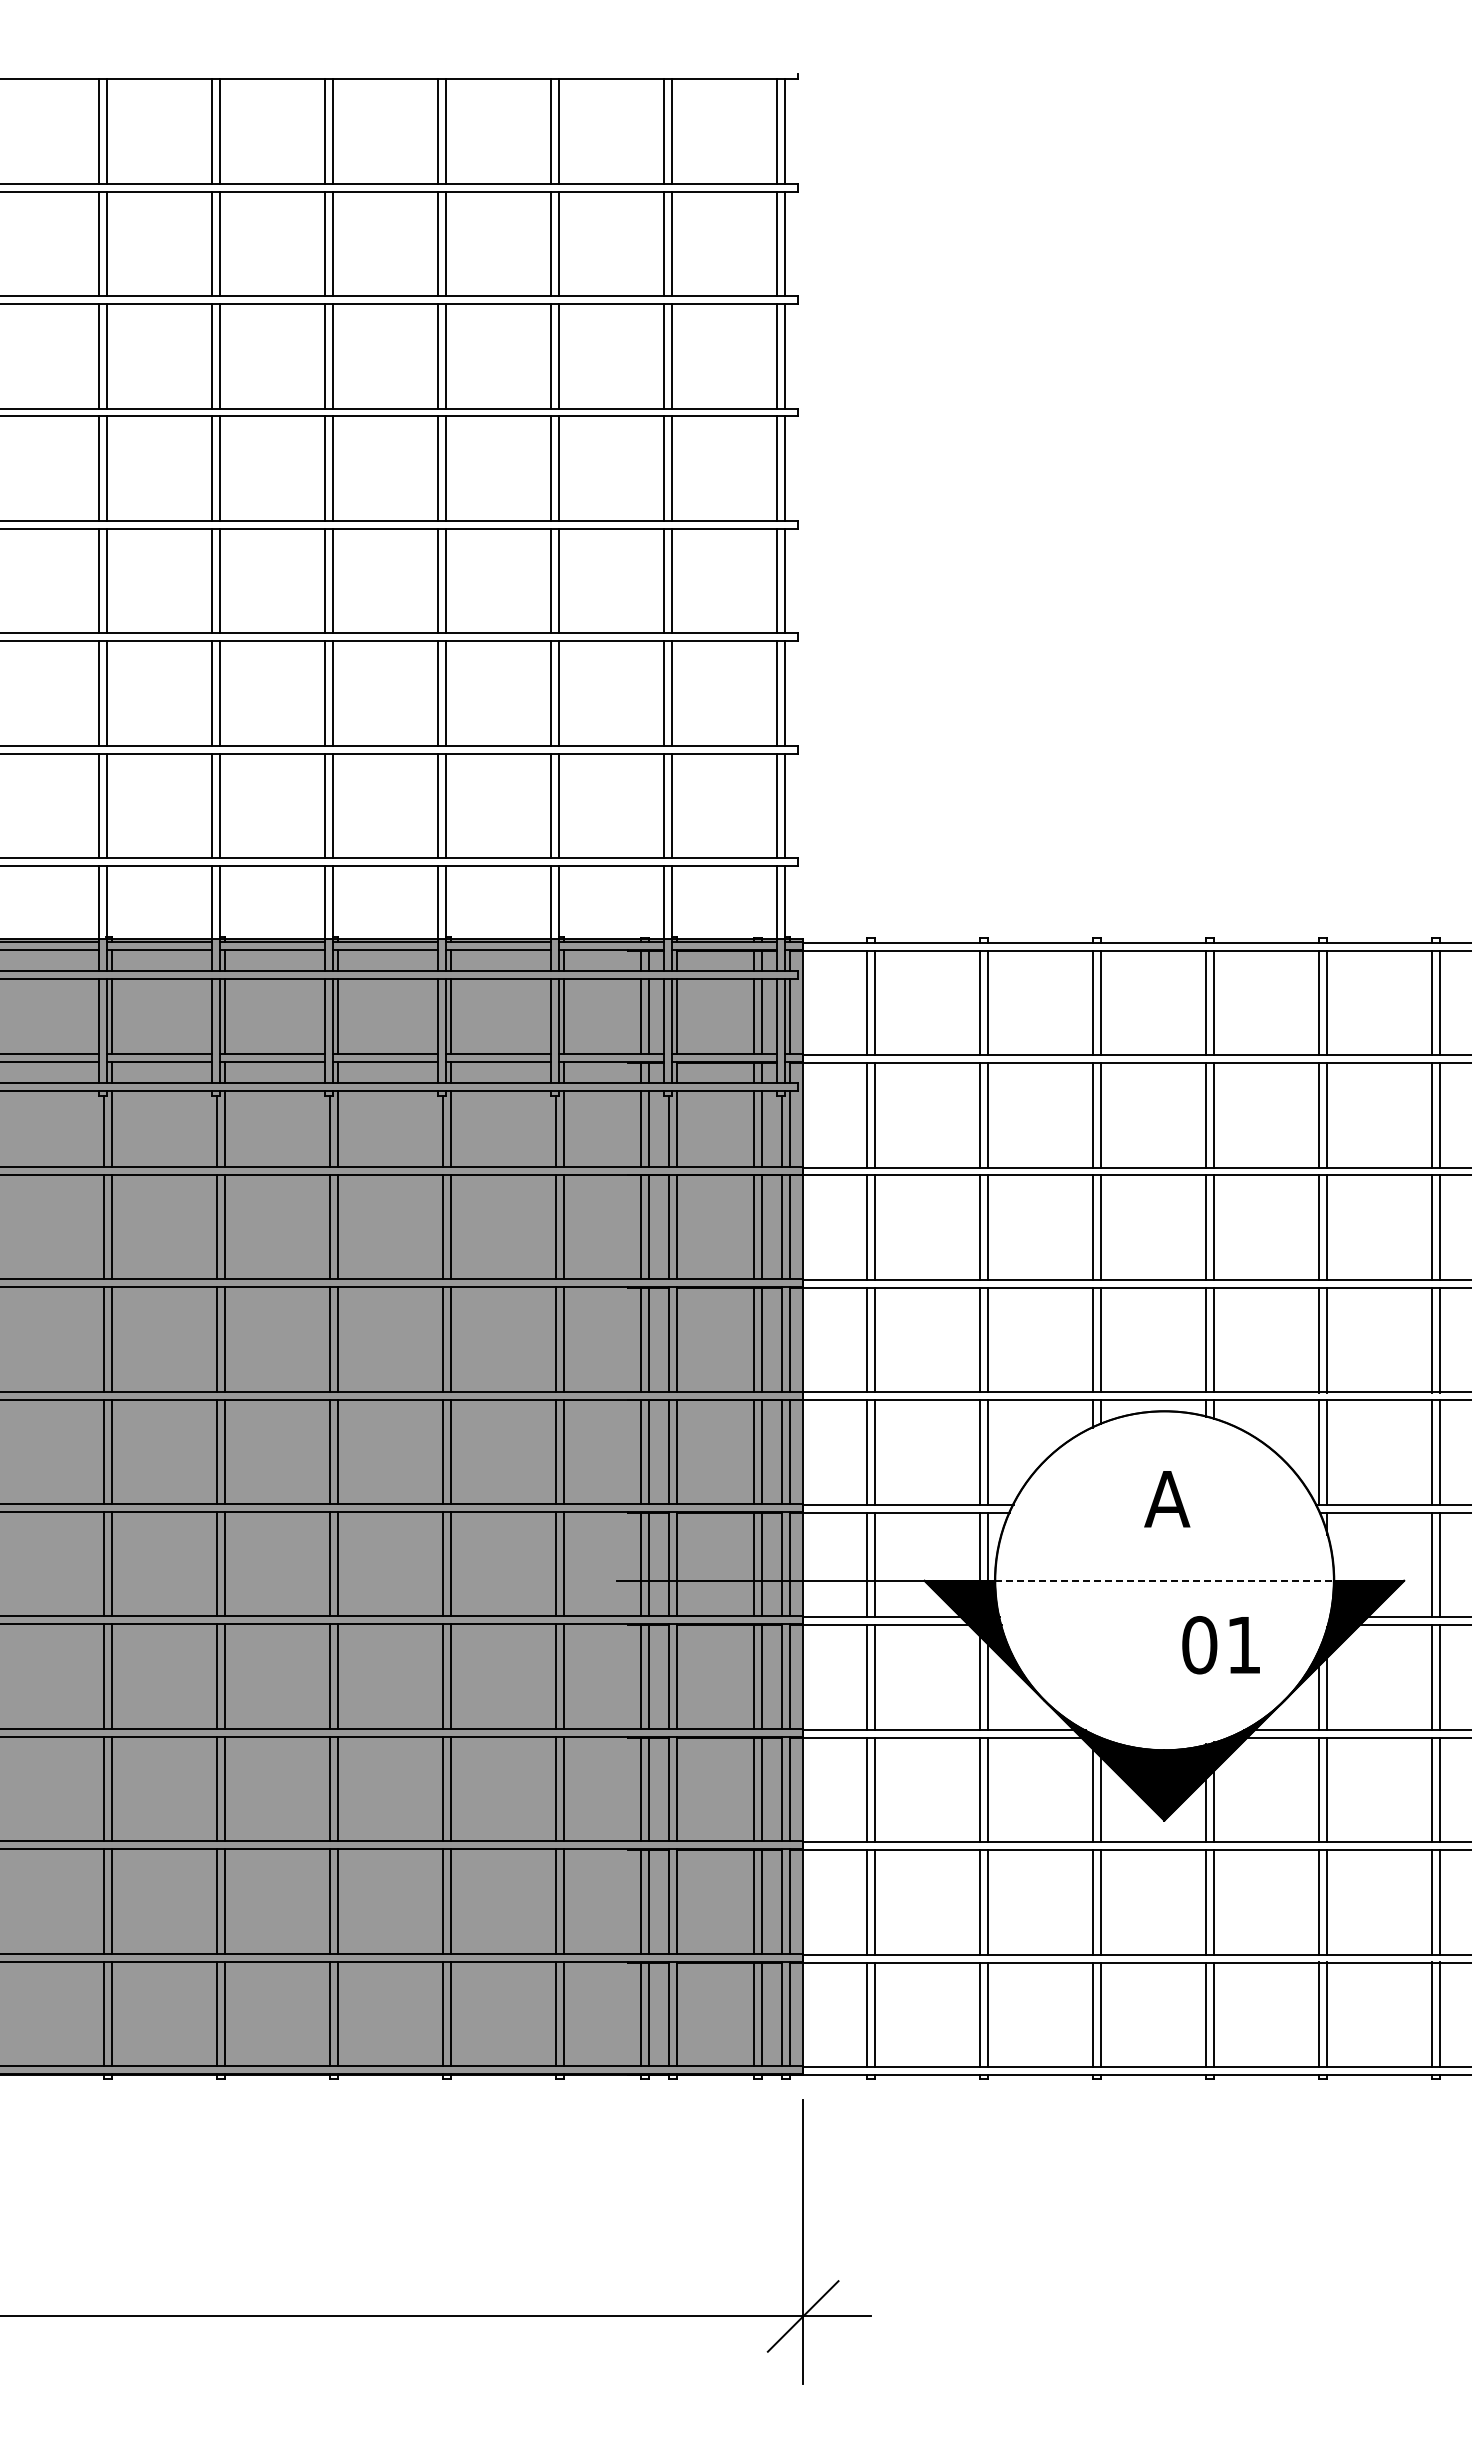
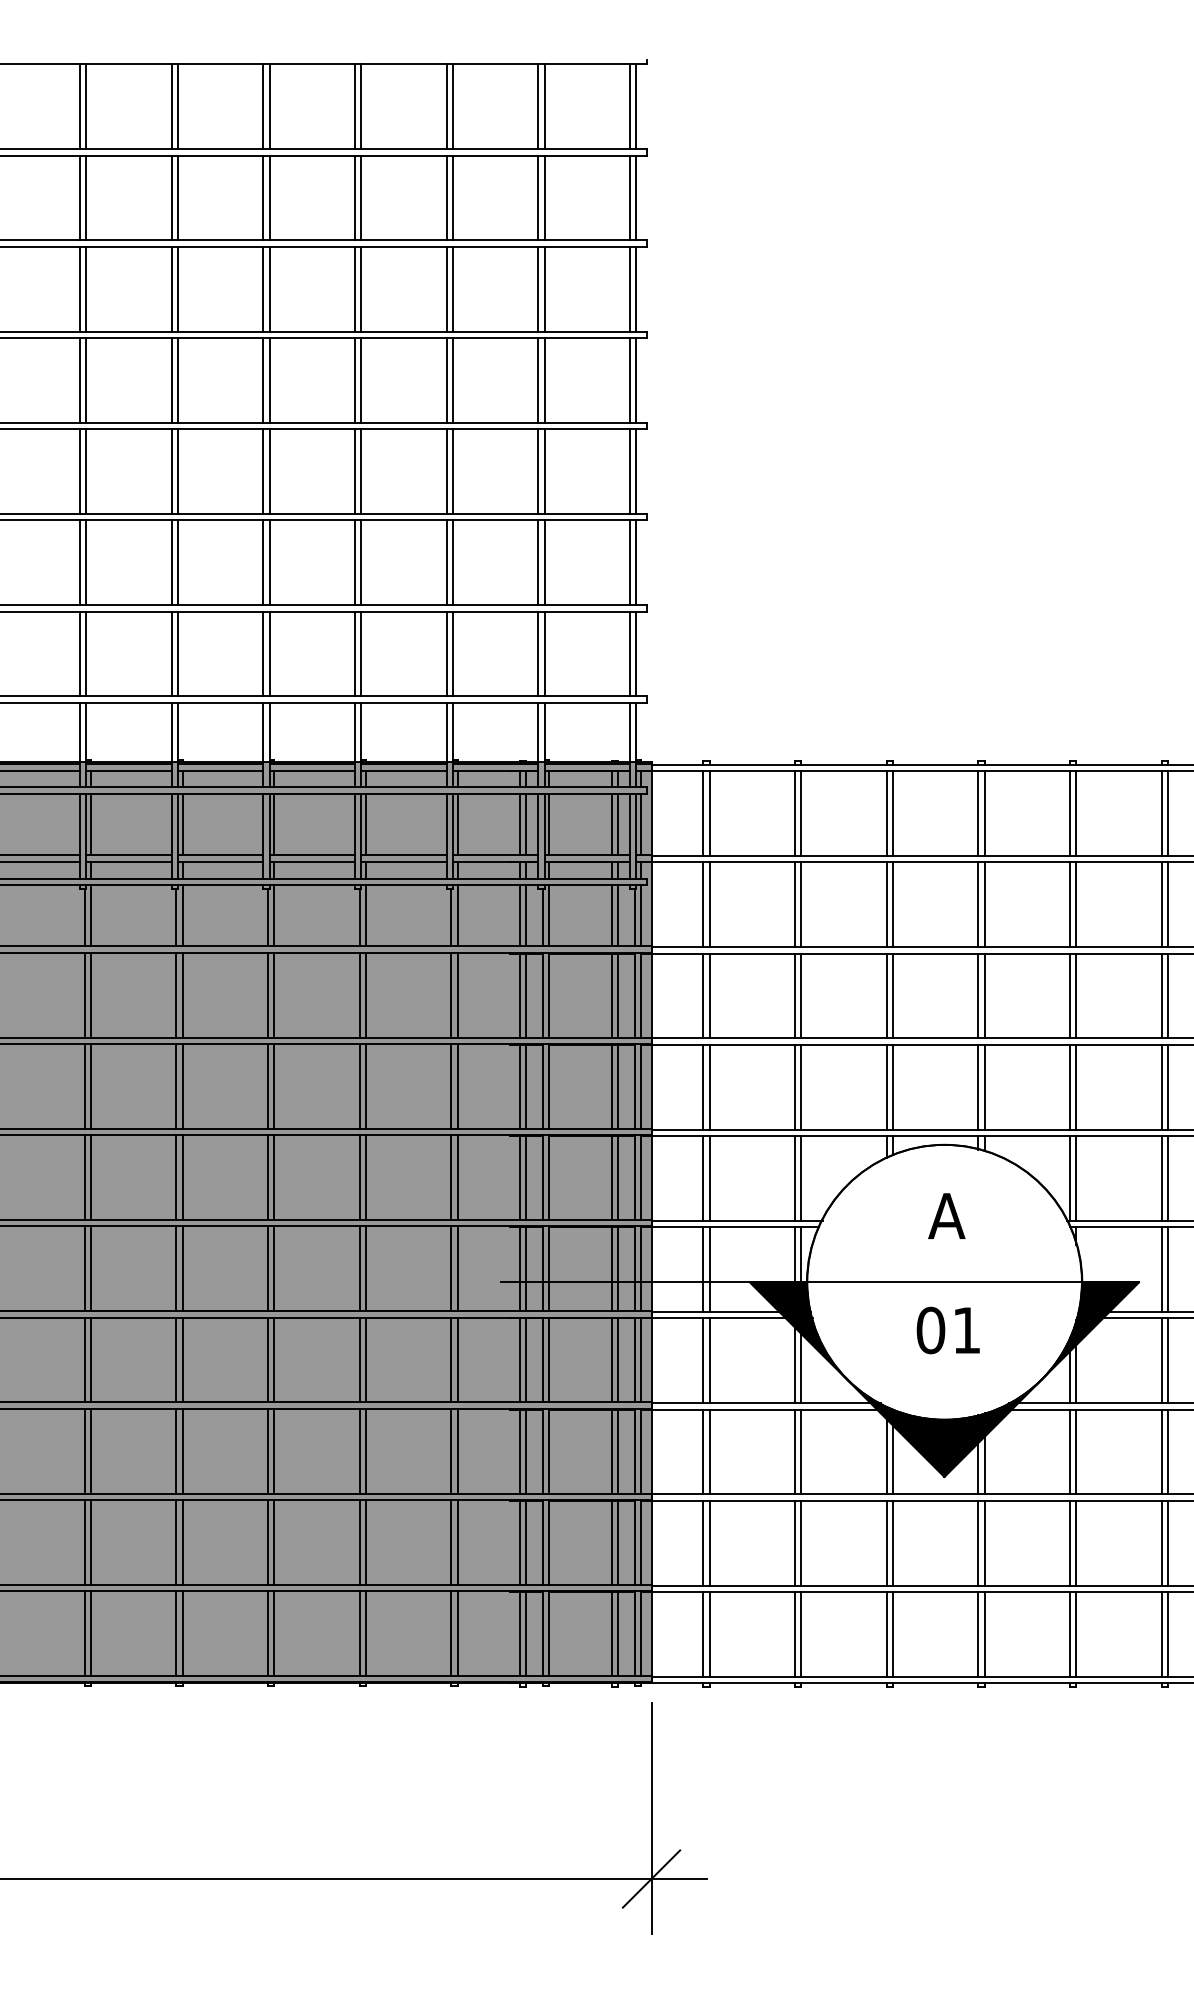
line: (1164, 1580) -> (944, 1282), dashed -> solid
text: (1220, 1645) -> (947, 1330), moved

